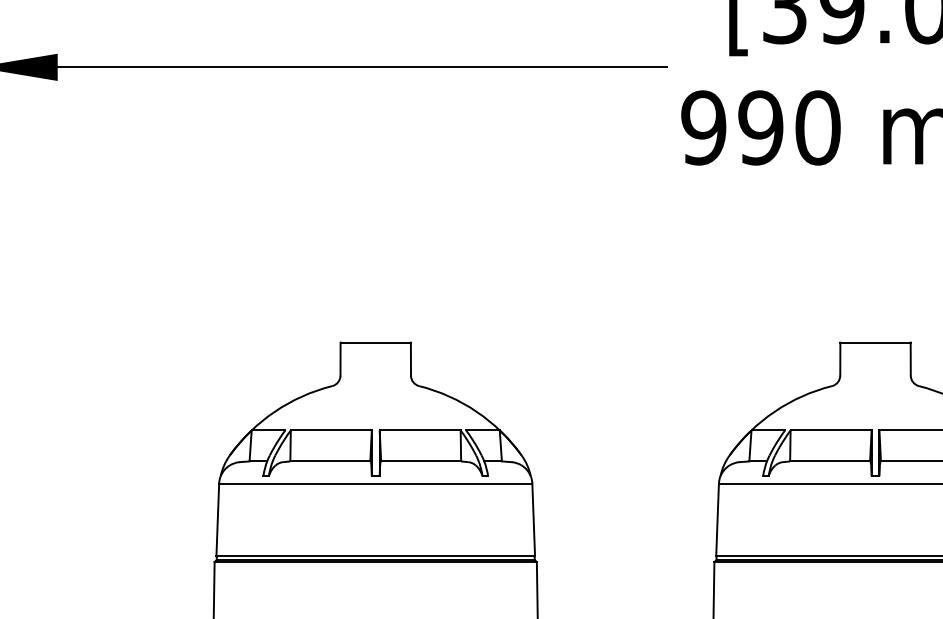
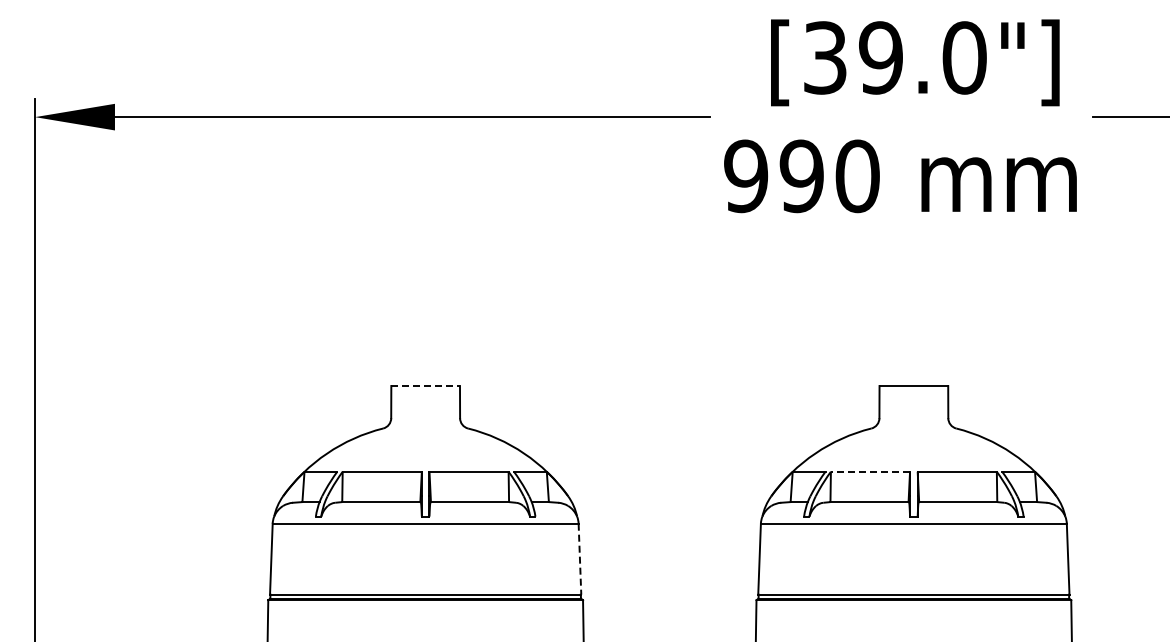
line: (376, 343) -> (426, 386), solid -> dashed
line: (831, 430) -> (870, 471), solid -> dashed
line: (533, 520) -> (579, 559), solid -> dashed

